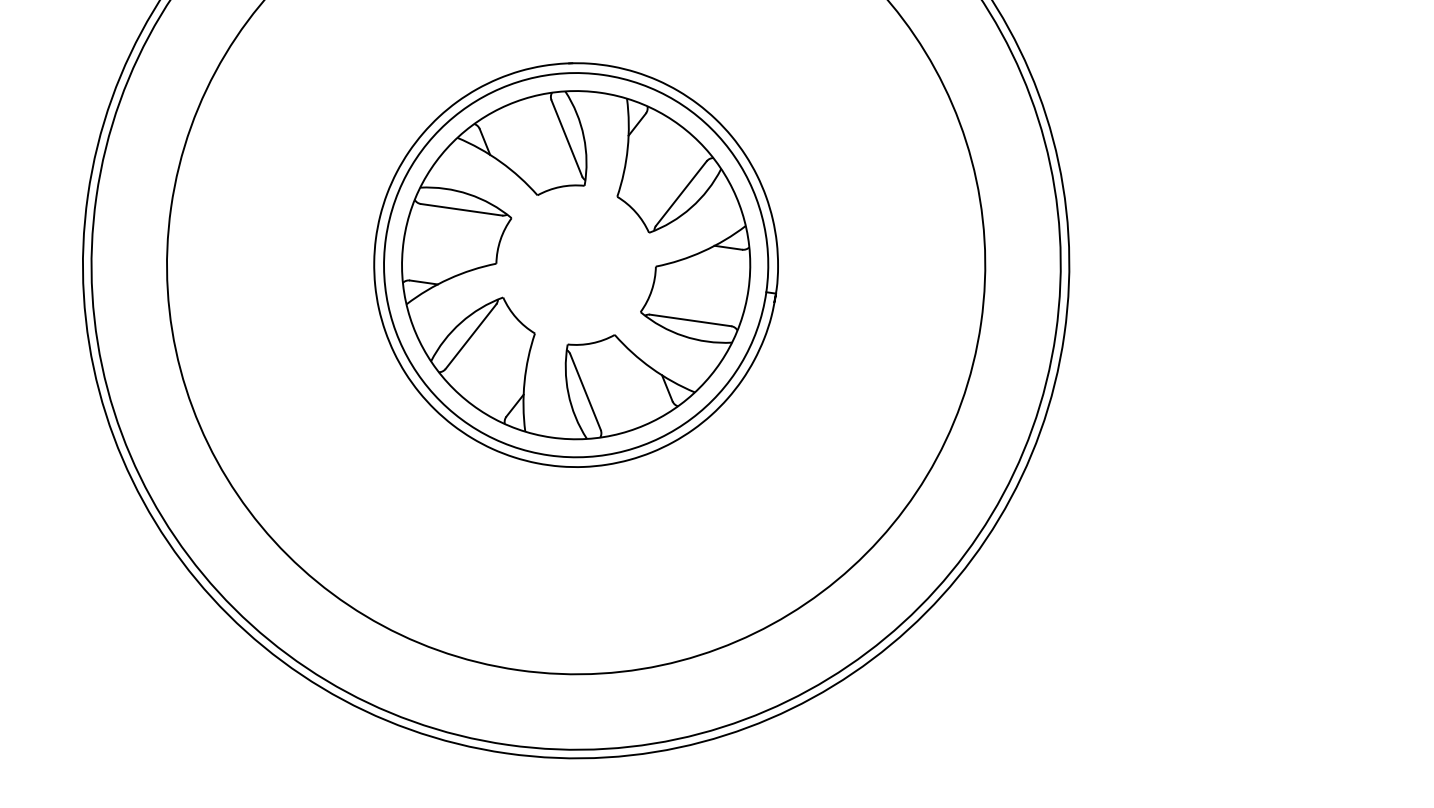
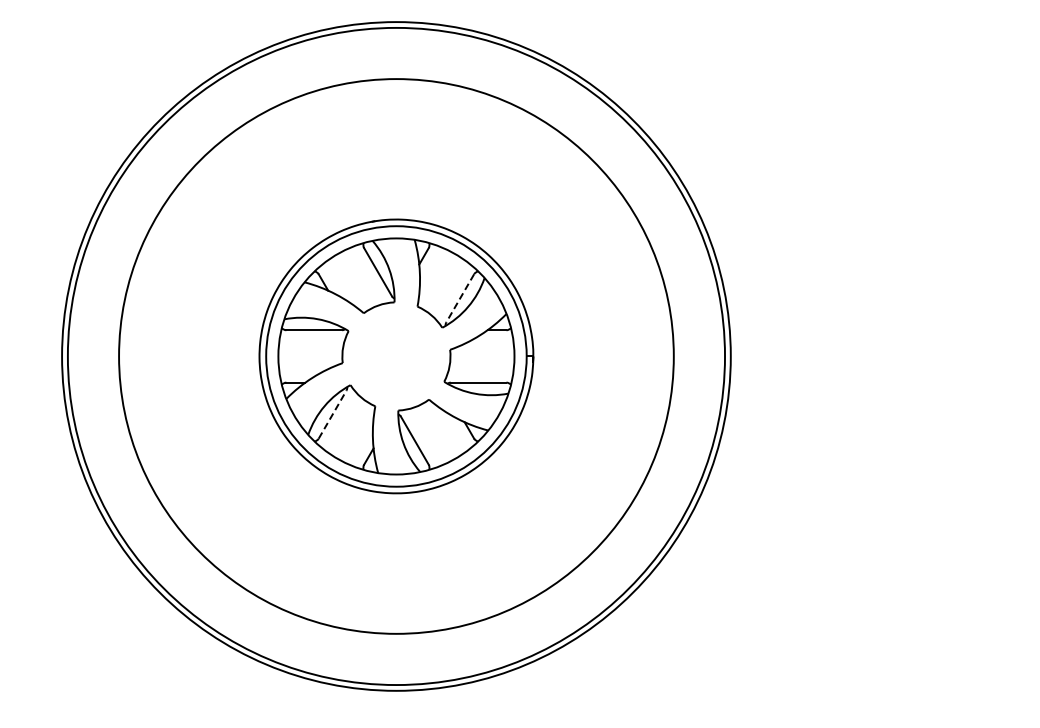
line: (681, 193) -> (460, 298), solid -> dashed
line: (470, 336) -> (332, 414), solid -> dashed

